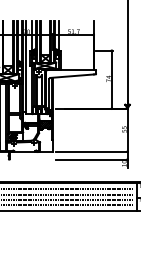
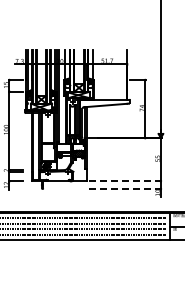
line: (92, 152) -> (125, 181), solid -> dashed
line: (92, 159) -> (125, 188), solid -> dashed

